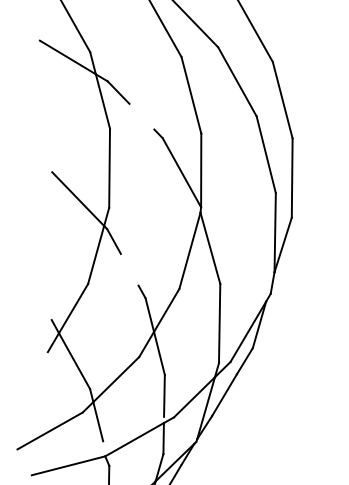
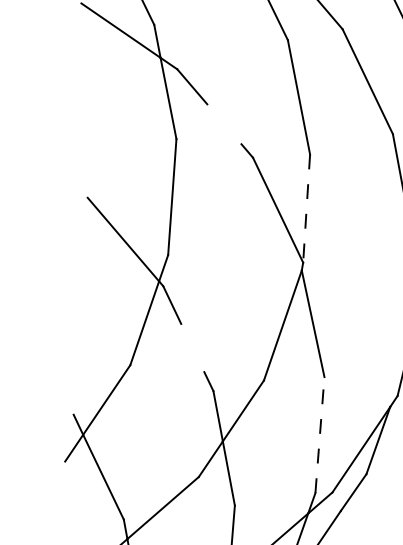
line: (201, 170) -> (307, 208), solid -> dashed
line: (219, 323) -> (319, 434), solid -> dashed

